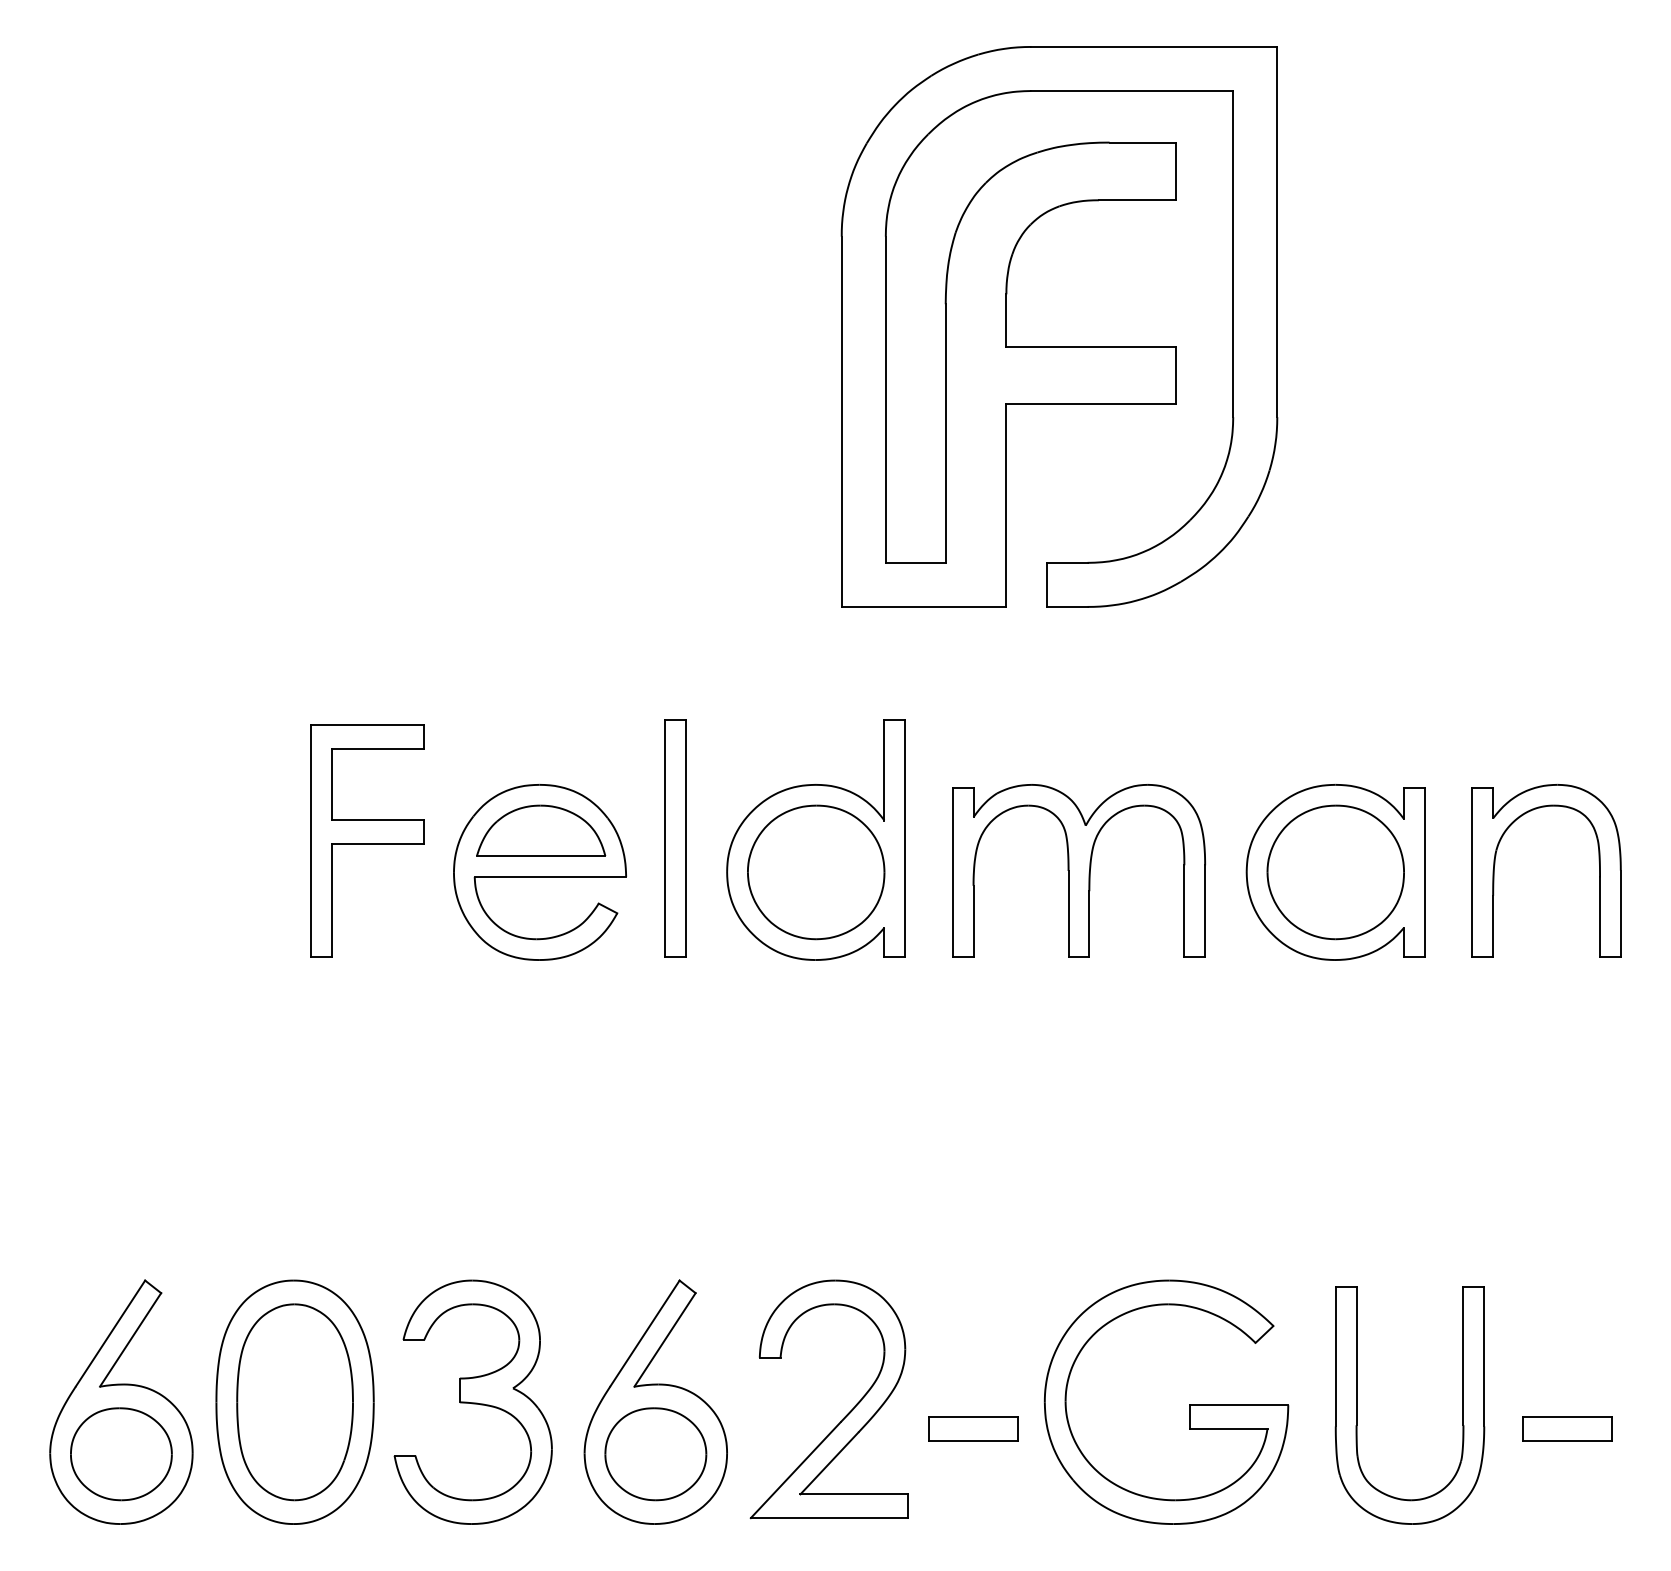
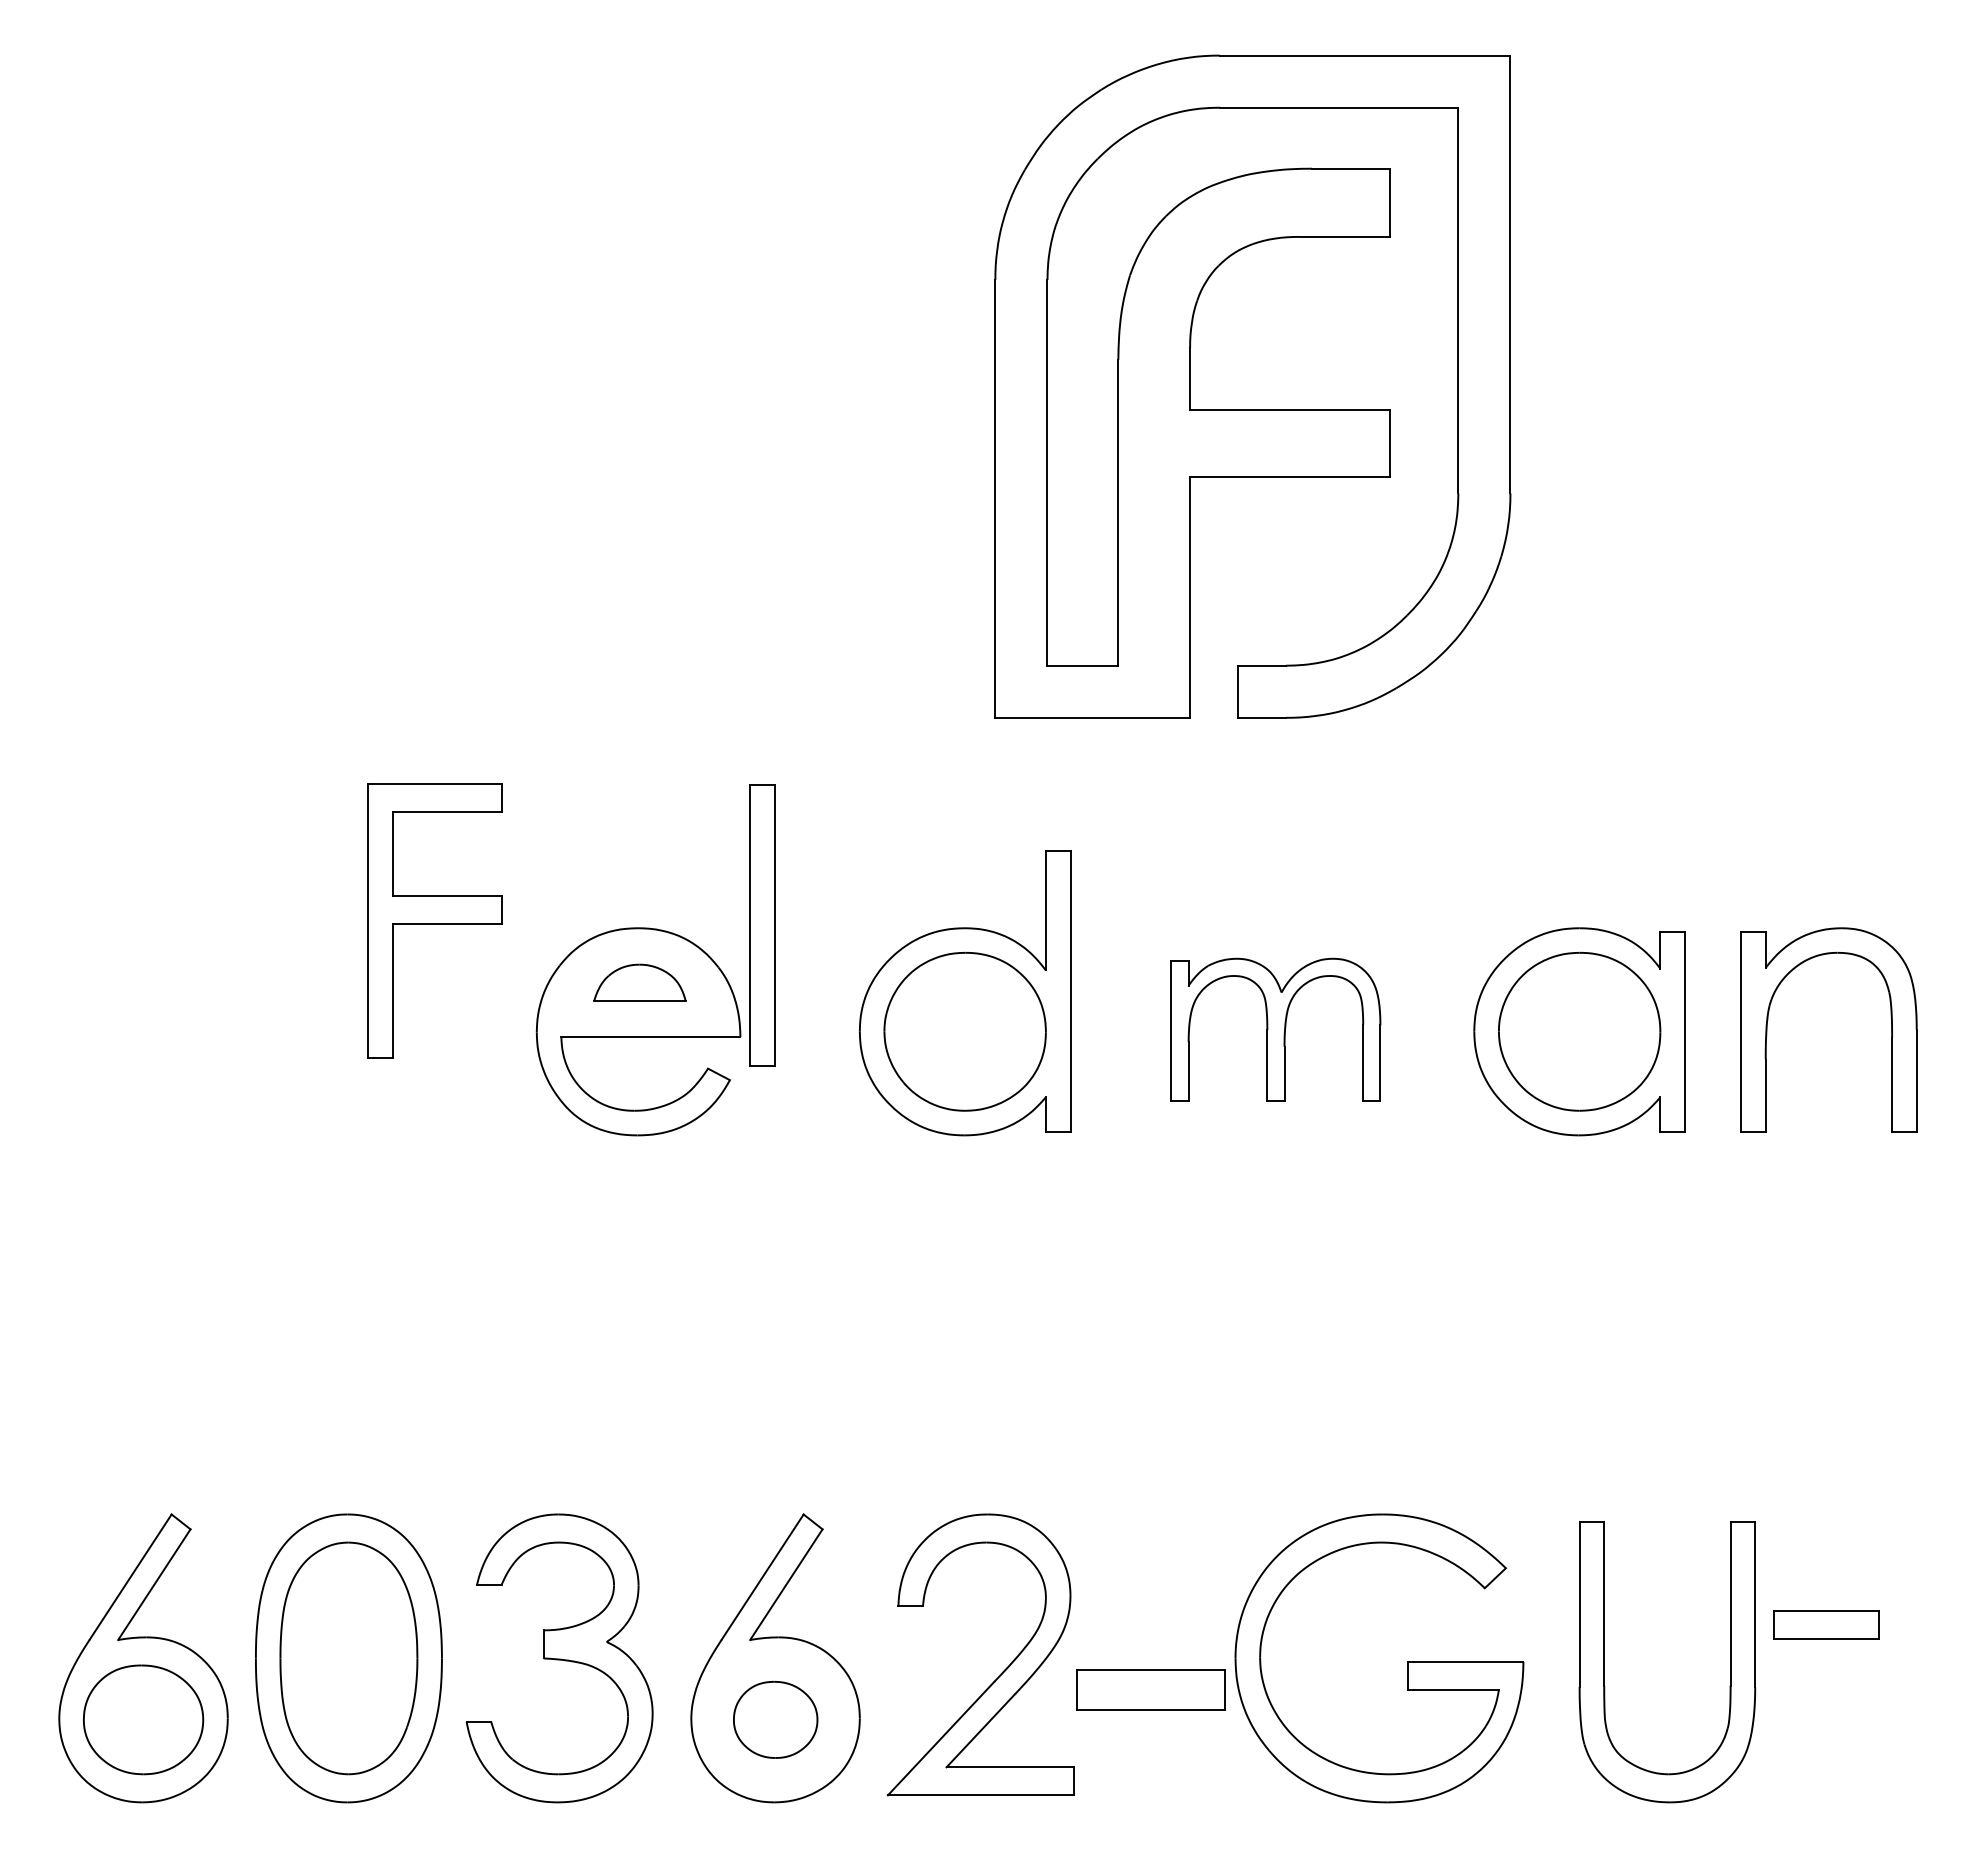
part: (540, 830) -> (639, 982), size x0.6
part: (675, 838) -> (762, 925), moved
part: (367, 840) -> (434, 920), moved
part: (1078, 870) -> (1275, 1029), size x0.7
part: (973, 1428) -> (1151, 1689), size x1.4
part: (1567, 1428) -> (1826, 1624), moved
part: (655, 1453) -> (775, 1719), size x0.7

